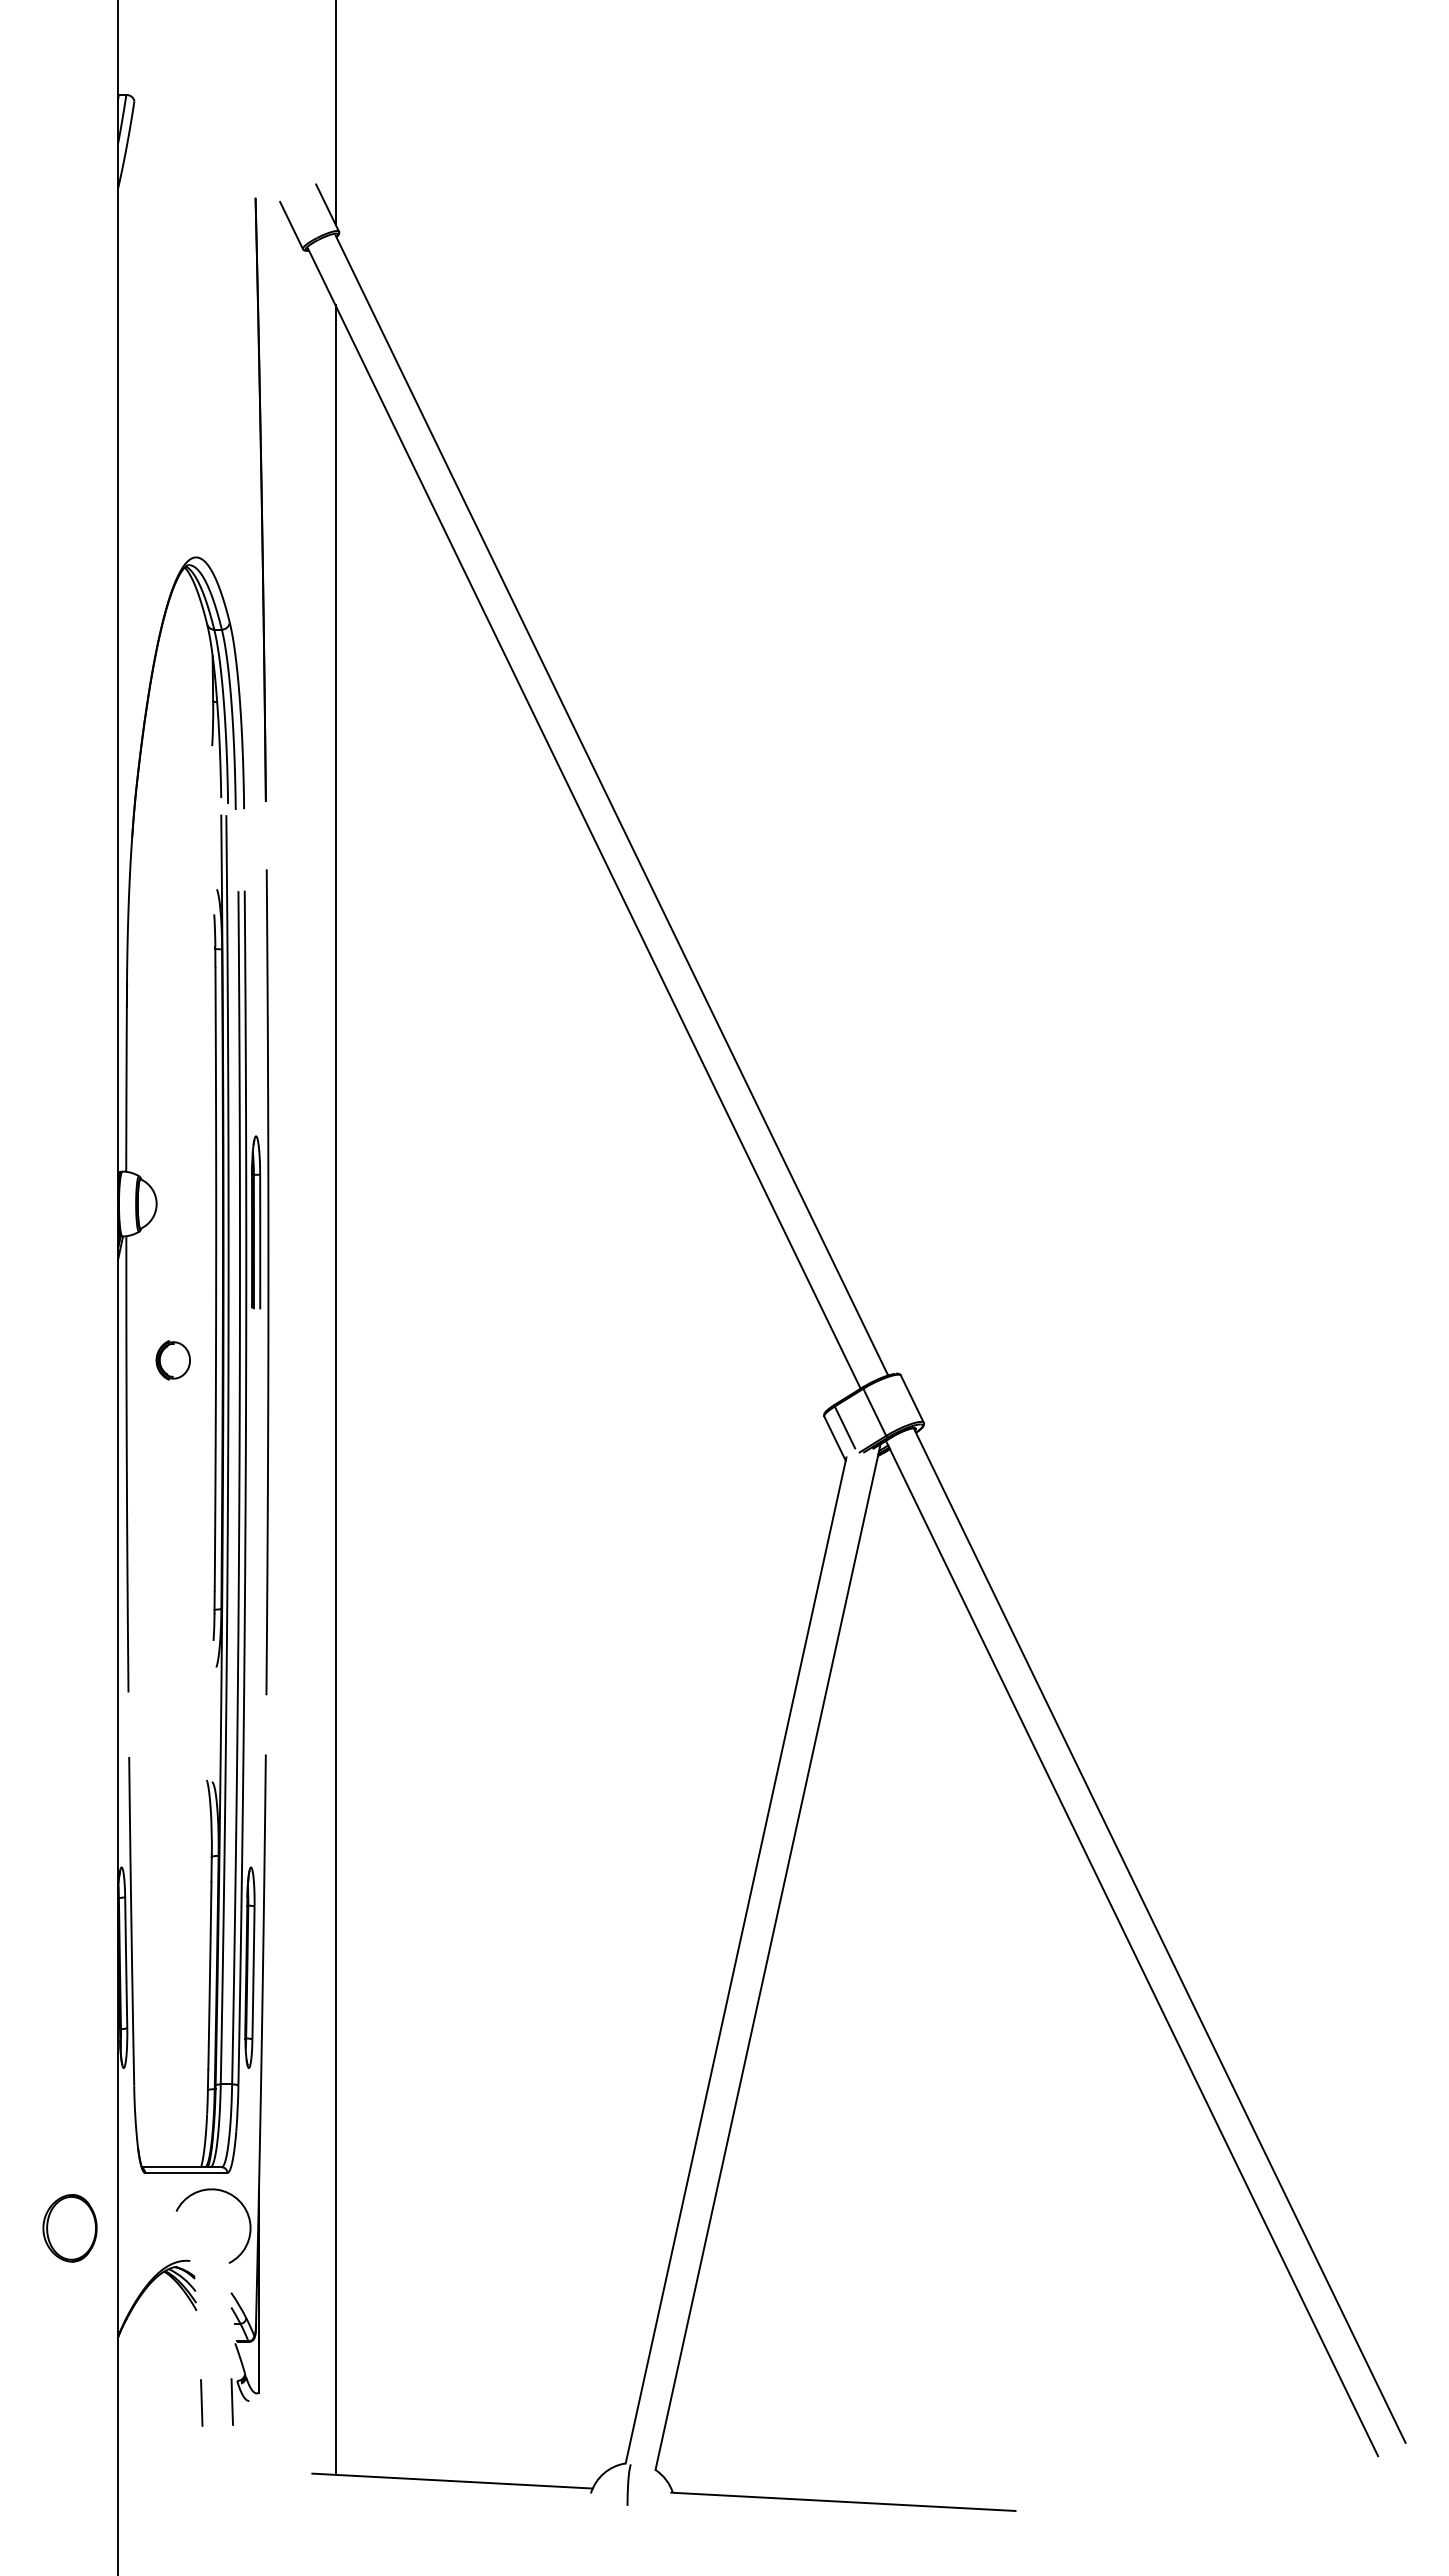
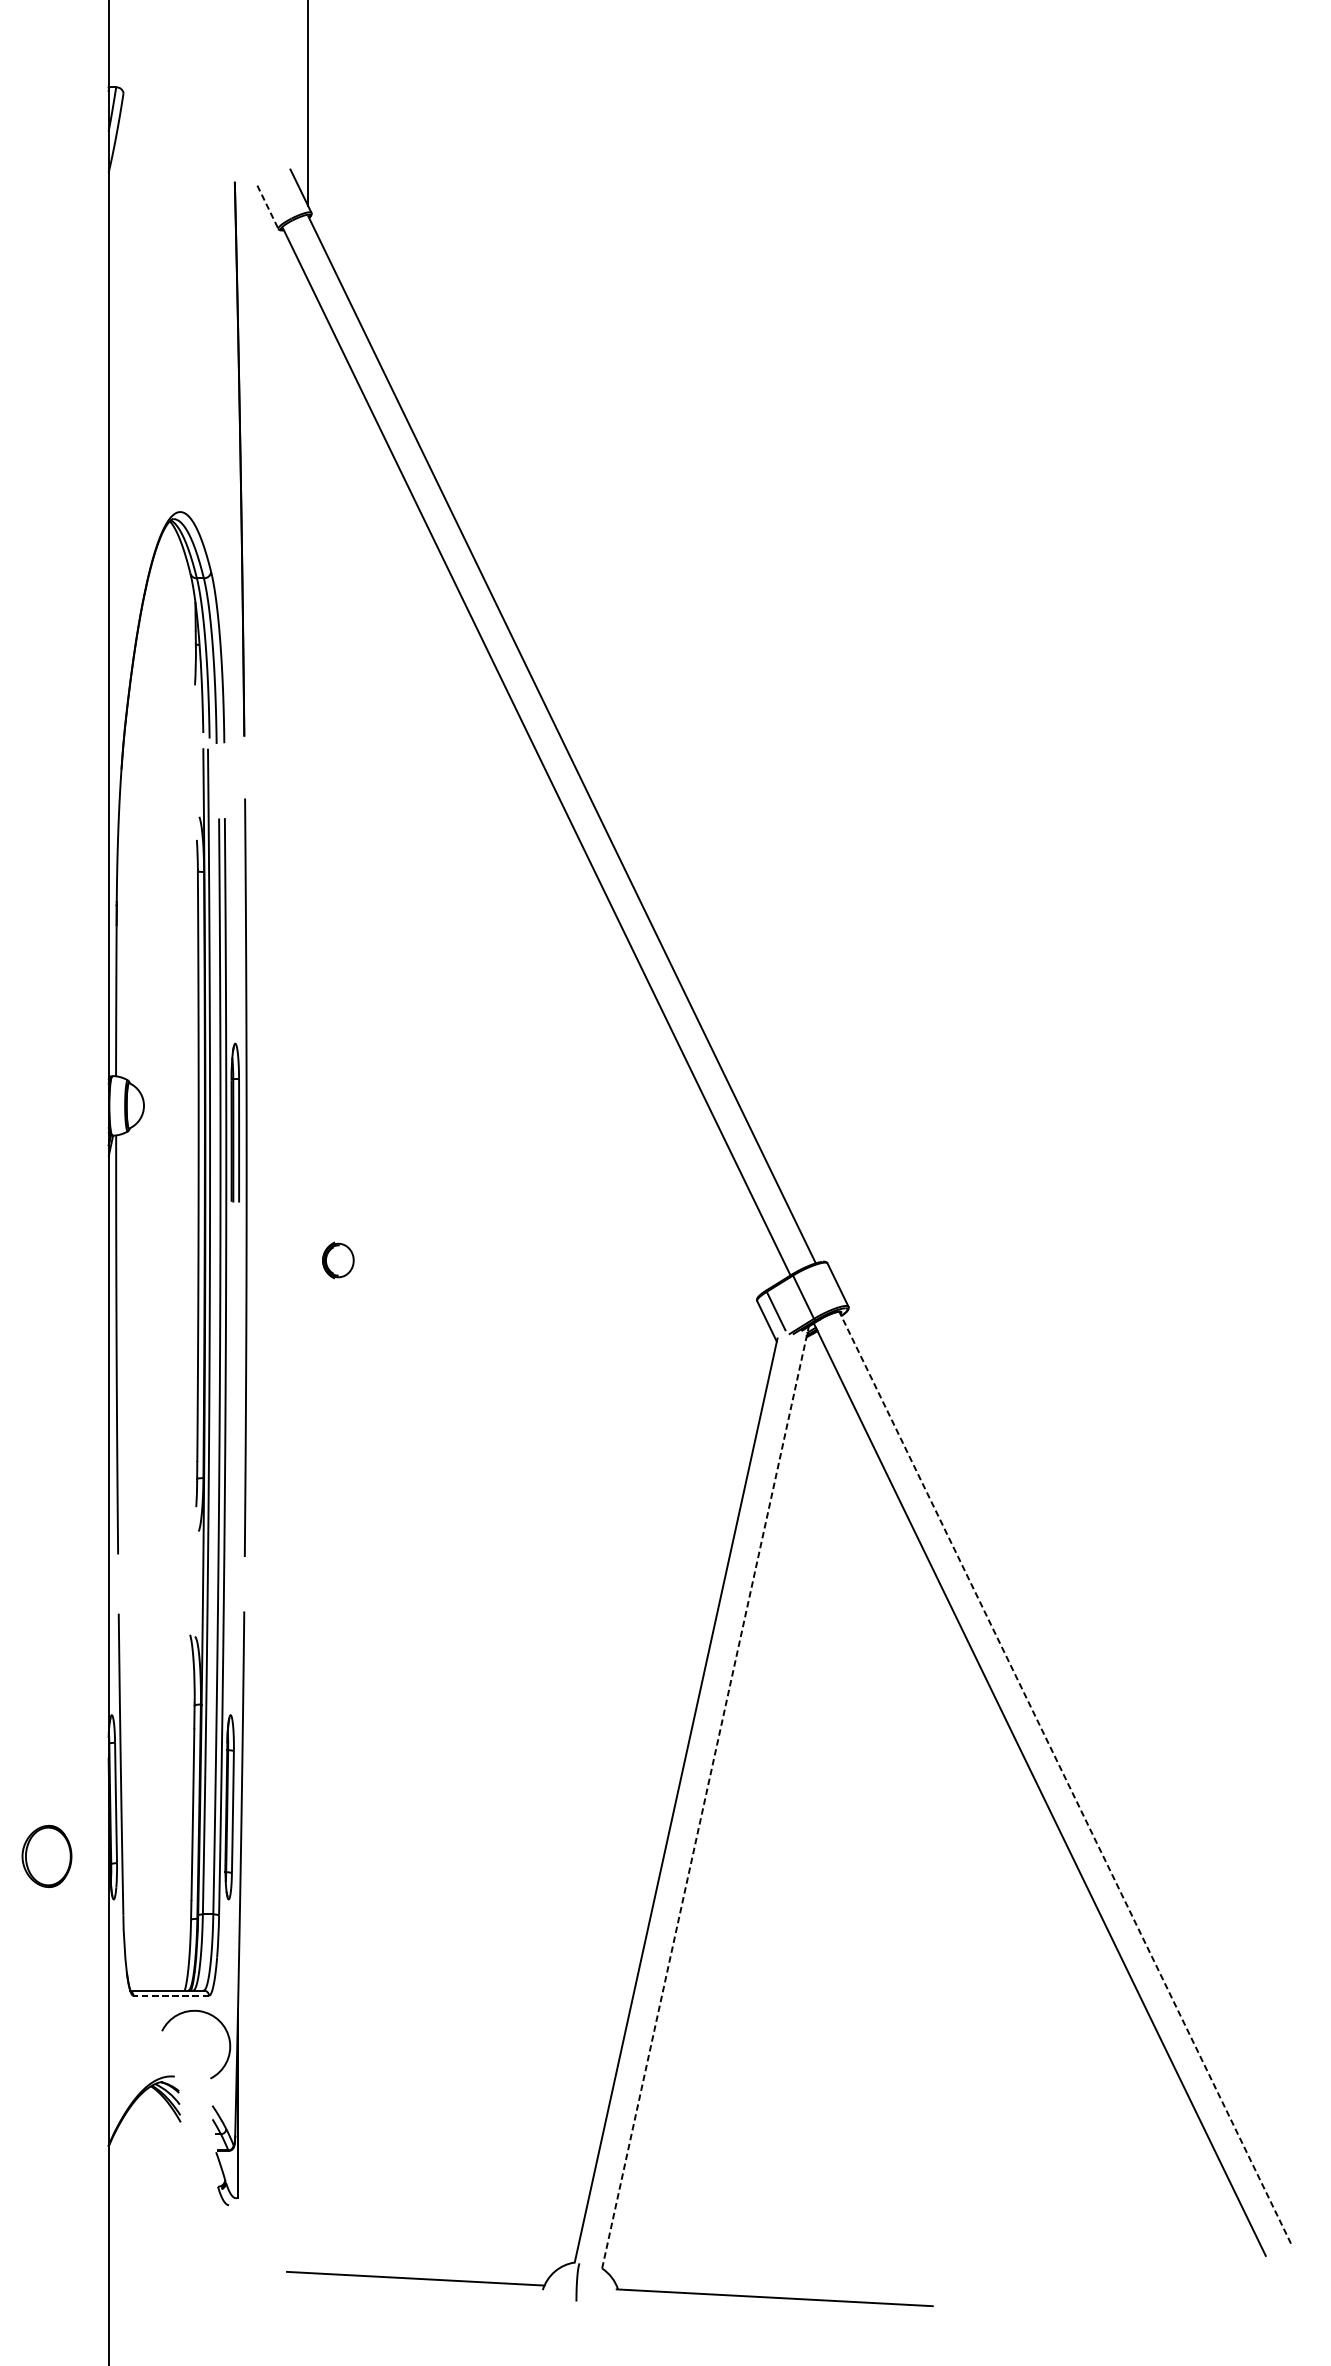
line: (291, 226) -> (267, 208), solid -> dashed
part: (172, 1360) -> (337, 1260), moved
line: (335, 1389) -> (308, 1276), removed
line: (1159, 1935) -> (1065, 1777), solid -> dashed
line: (768, 1956) -> (705, 1796), solid -> dashed
line: (185, 2173) -> (170, 1996), solid -> dashed
part: (69, 2228) -> (46, 1856), moved
line: (231, 2401) -> (212, 2205), removed
line: (201, 2402) -> (185, 2206), removed

